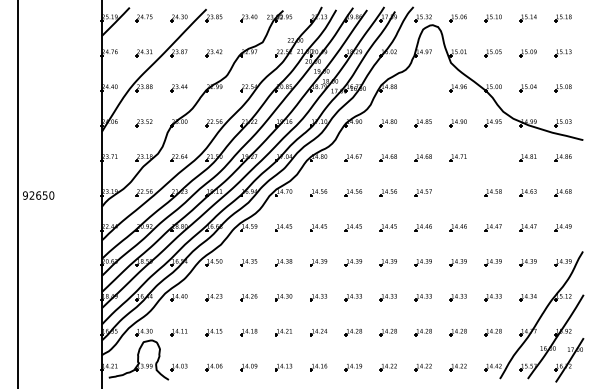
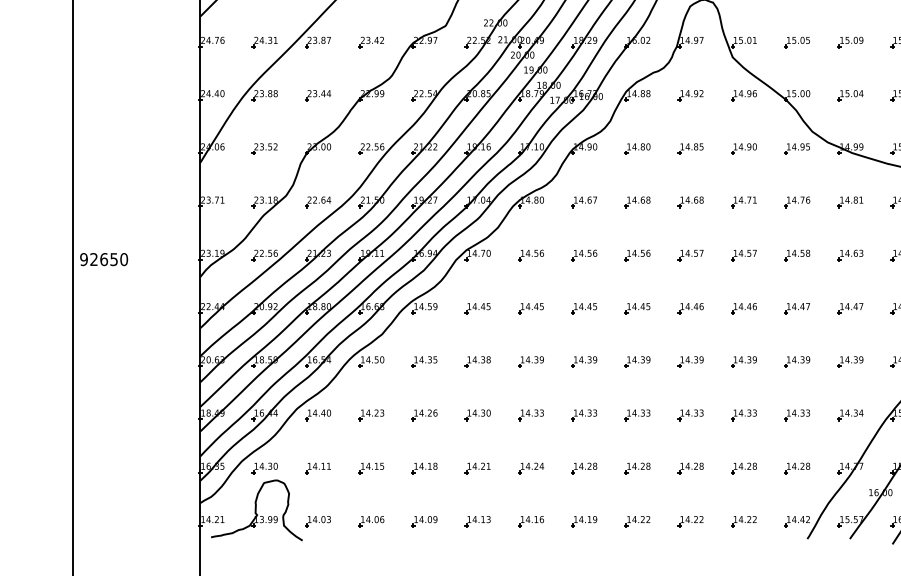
part: (422, 88) -> (689, 96), added
part: (492, 157) -> (795, 201), added
part: (457, 192) -> (742, 254), added

